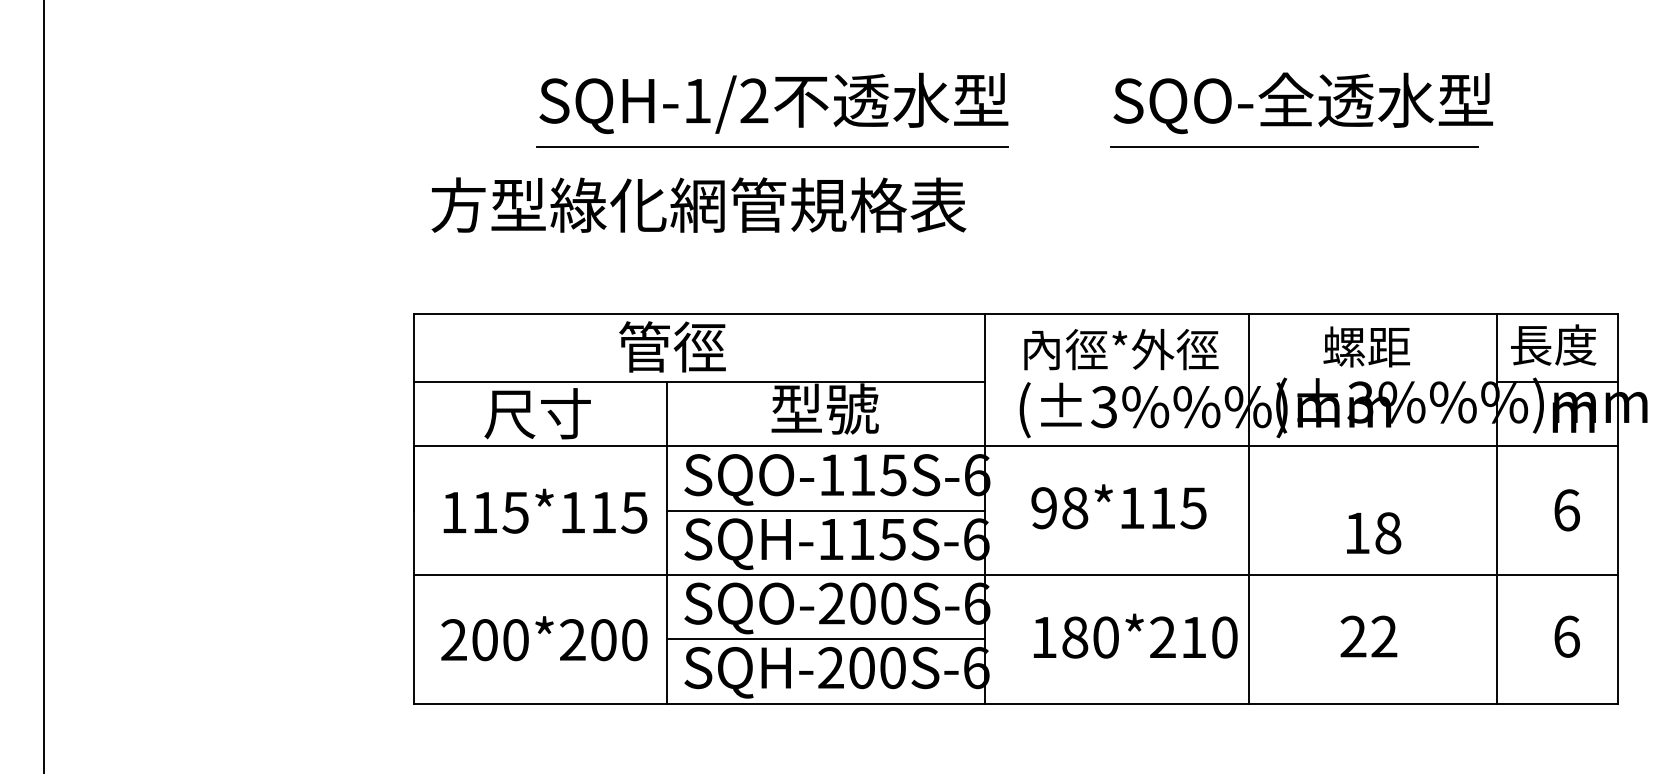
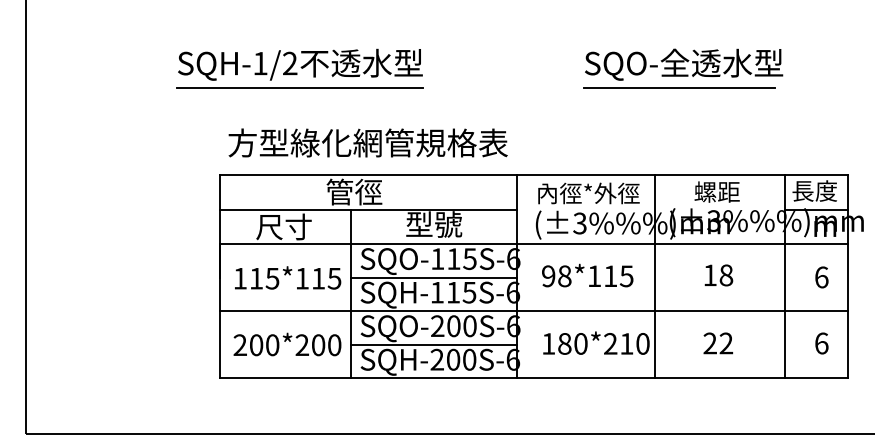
part: (772, 110) -> (299, 68), moved
text: (697, 204) -> (367, 142), moved
text: (1373, 533) -> (718, 275), moved

